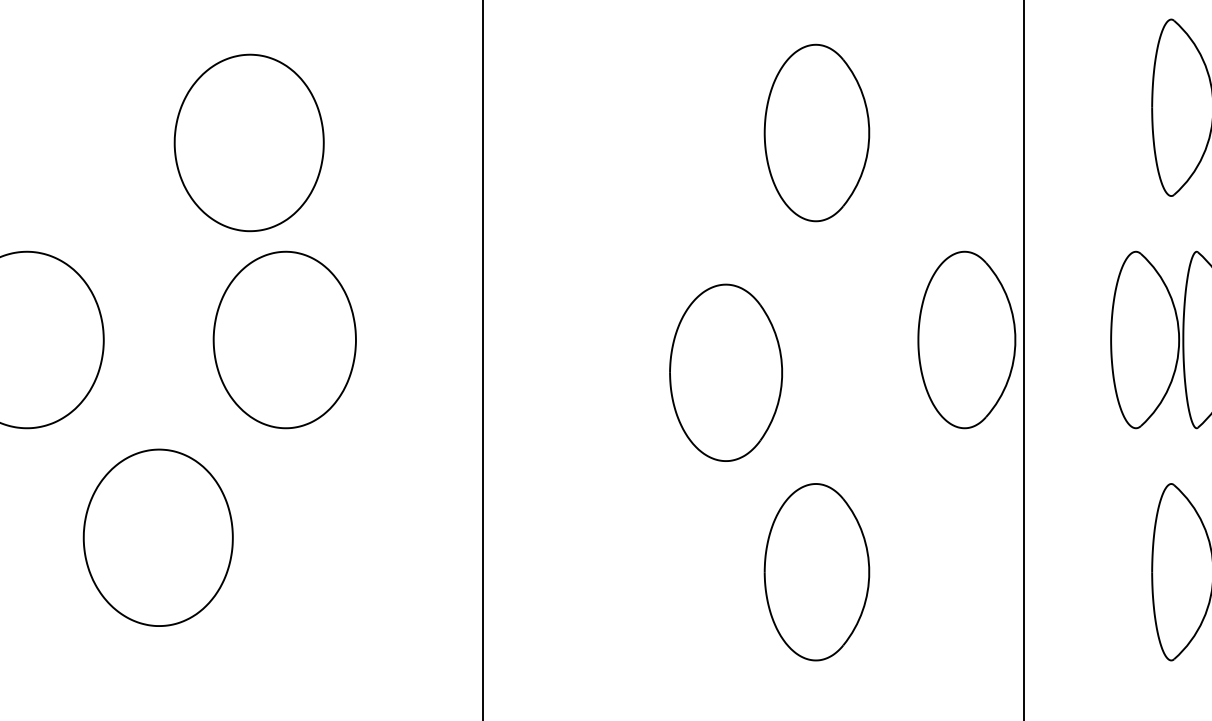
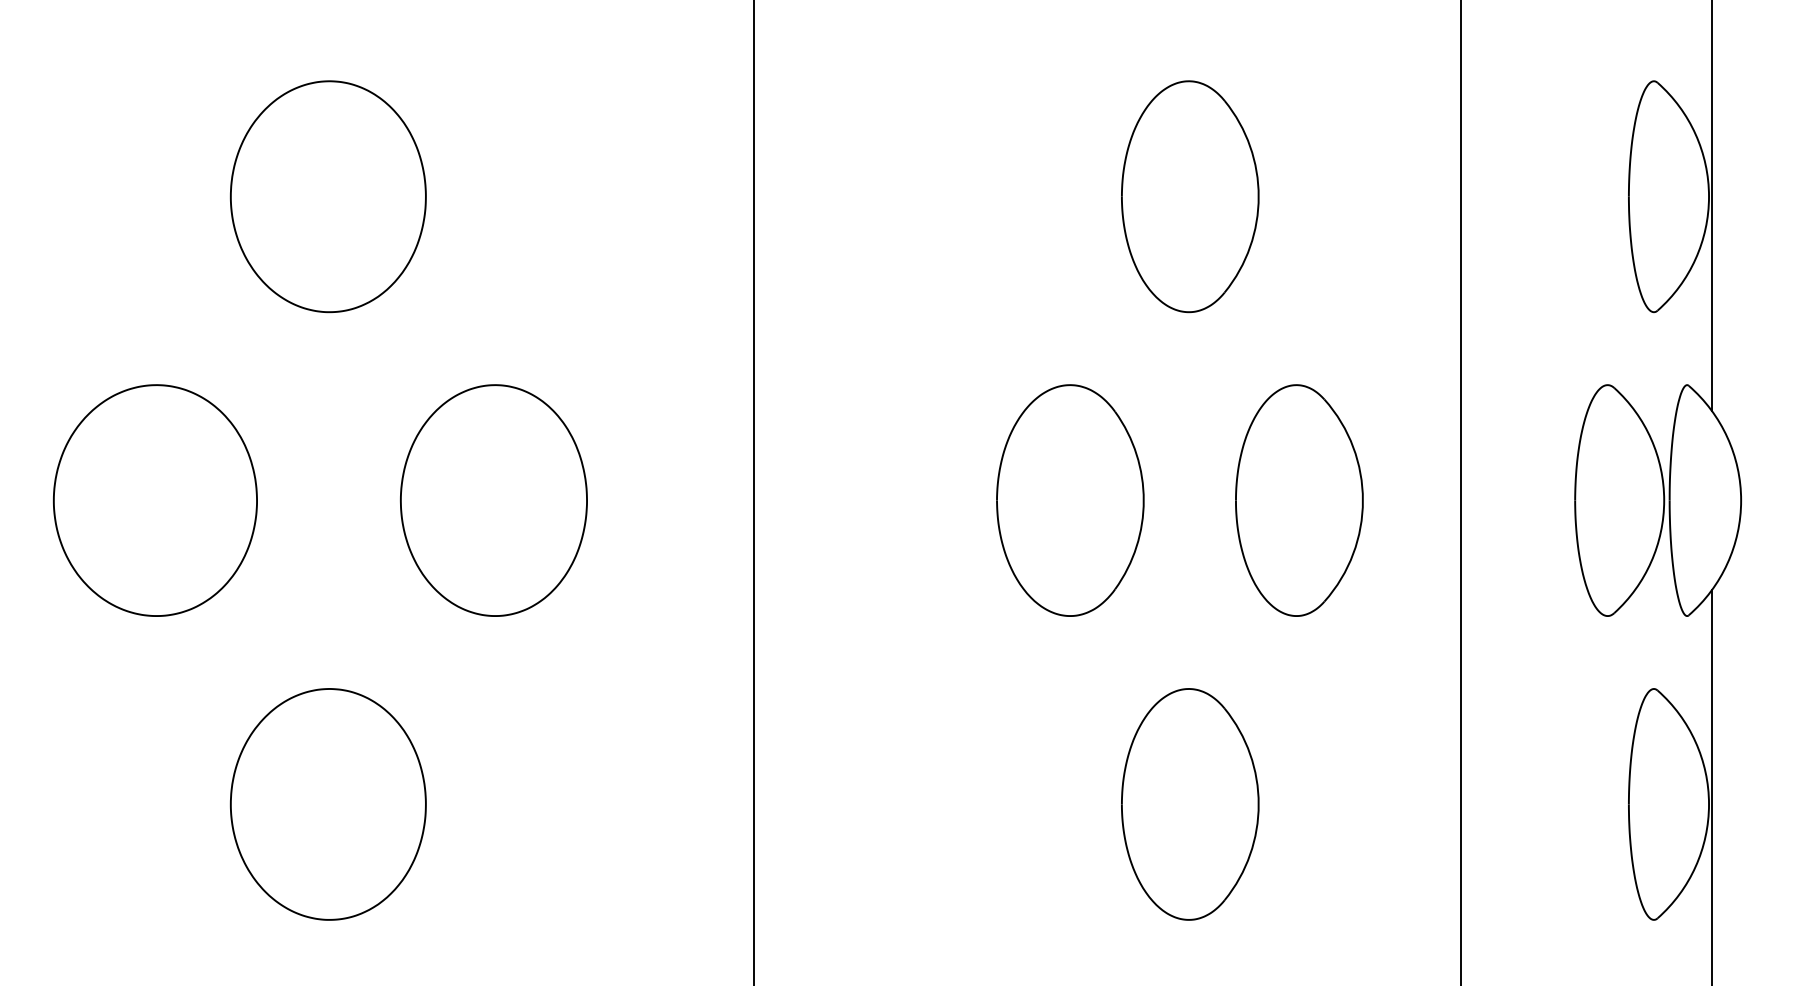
part: (817, 132) -> (1190, 196), moved
part: (249, 142) -> (328, 196), moved
part: (966, 339) -> (1299, 500), moved
part: (726, 372) -> (1070, 500), moved
part: (158, 537) -> (328, 804), moved

